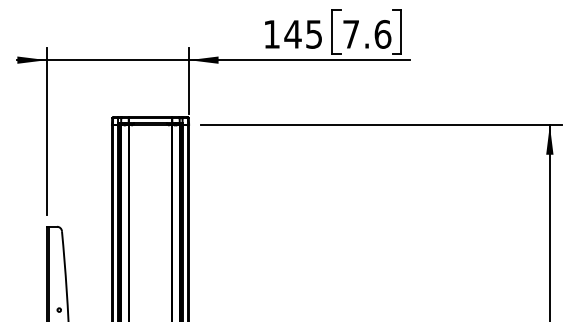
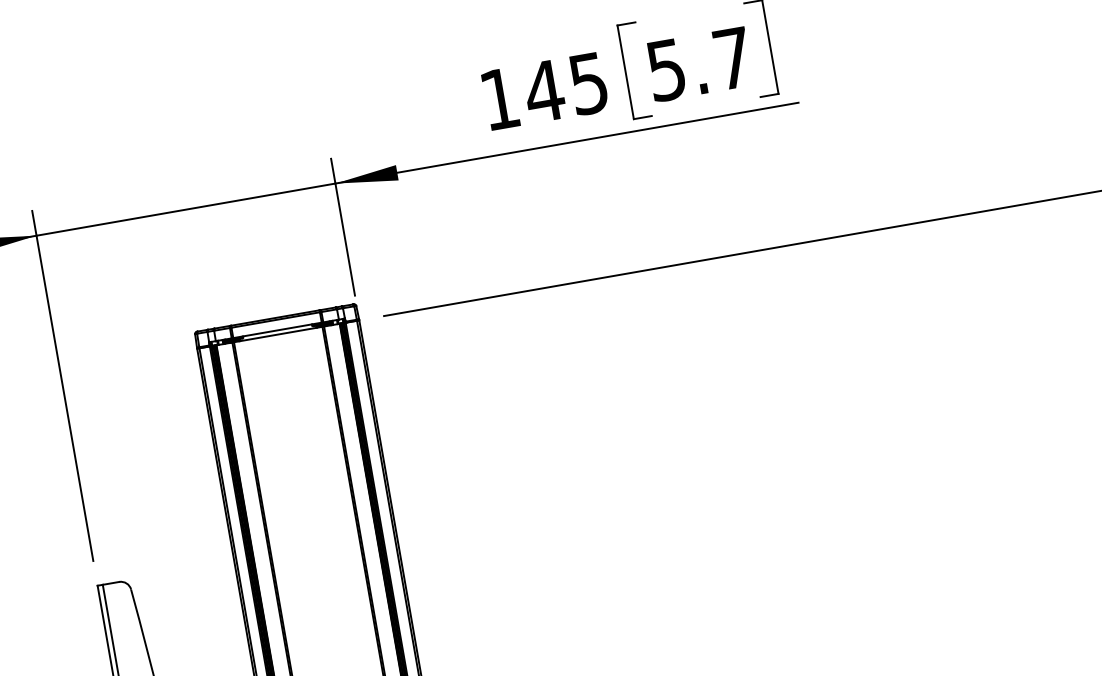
text: (367, 34) -> (700, 64), 7.6 -> 5.7

